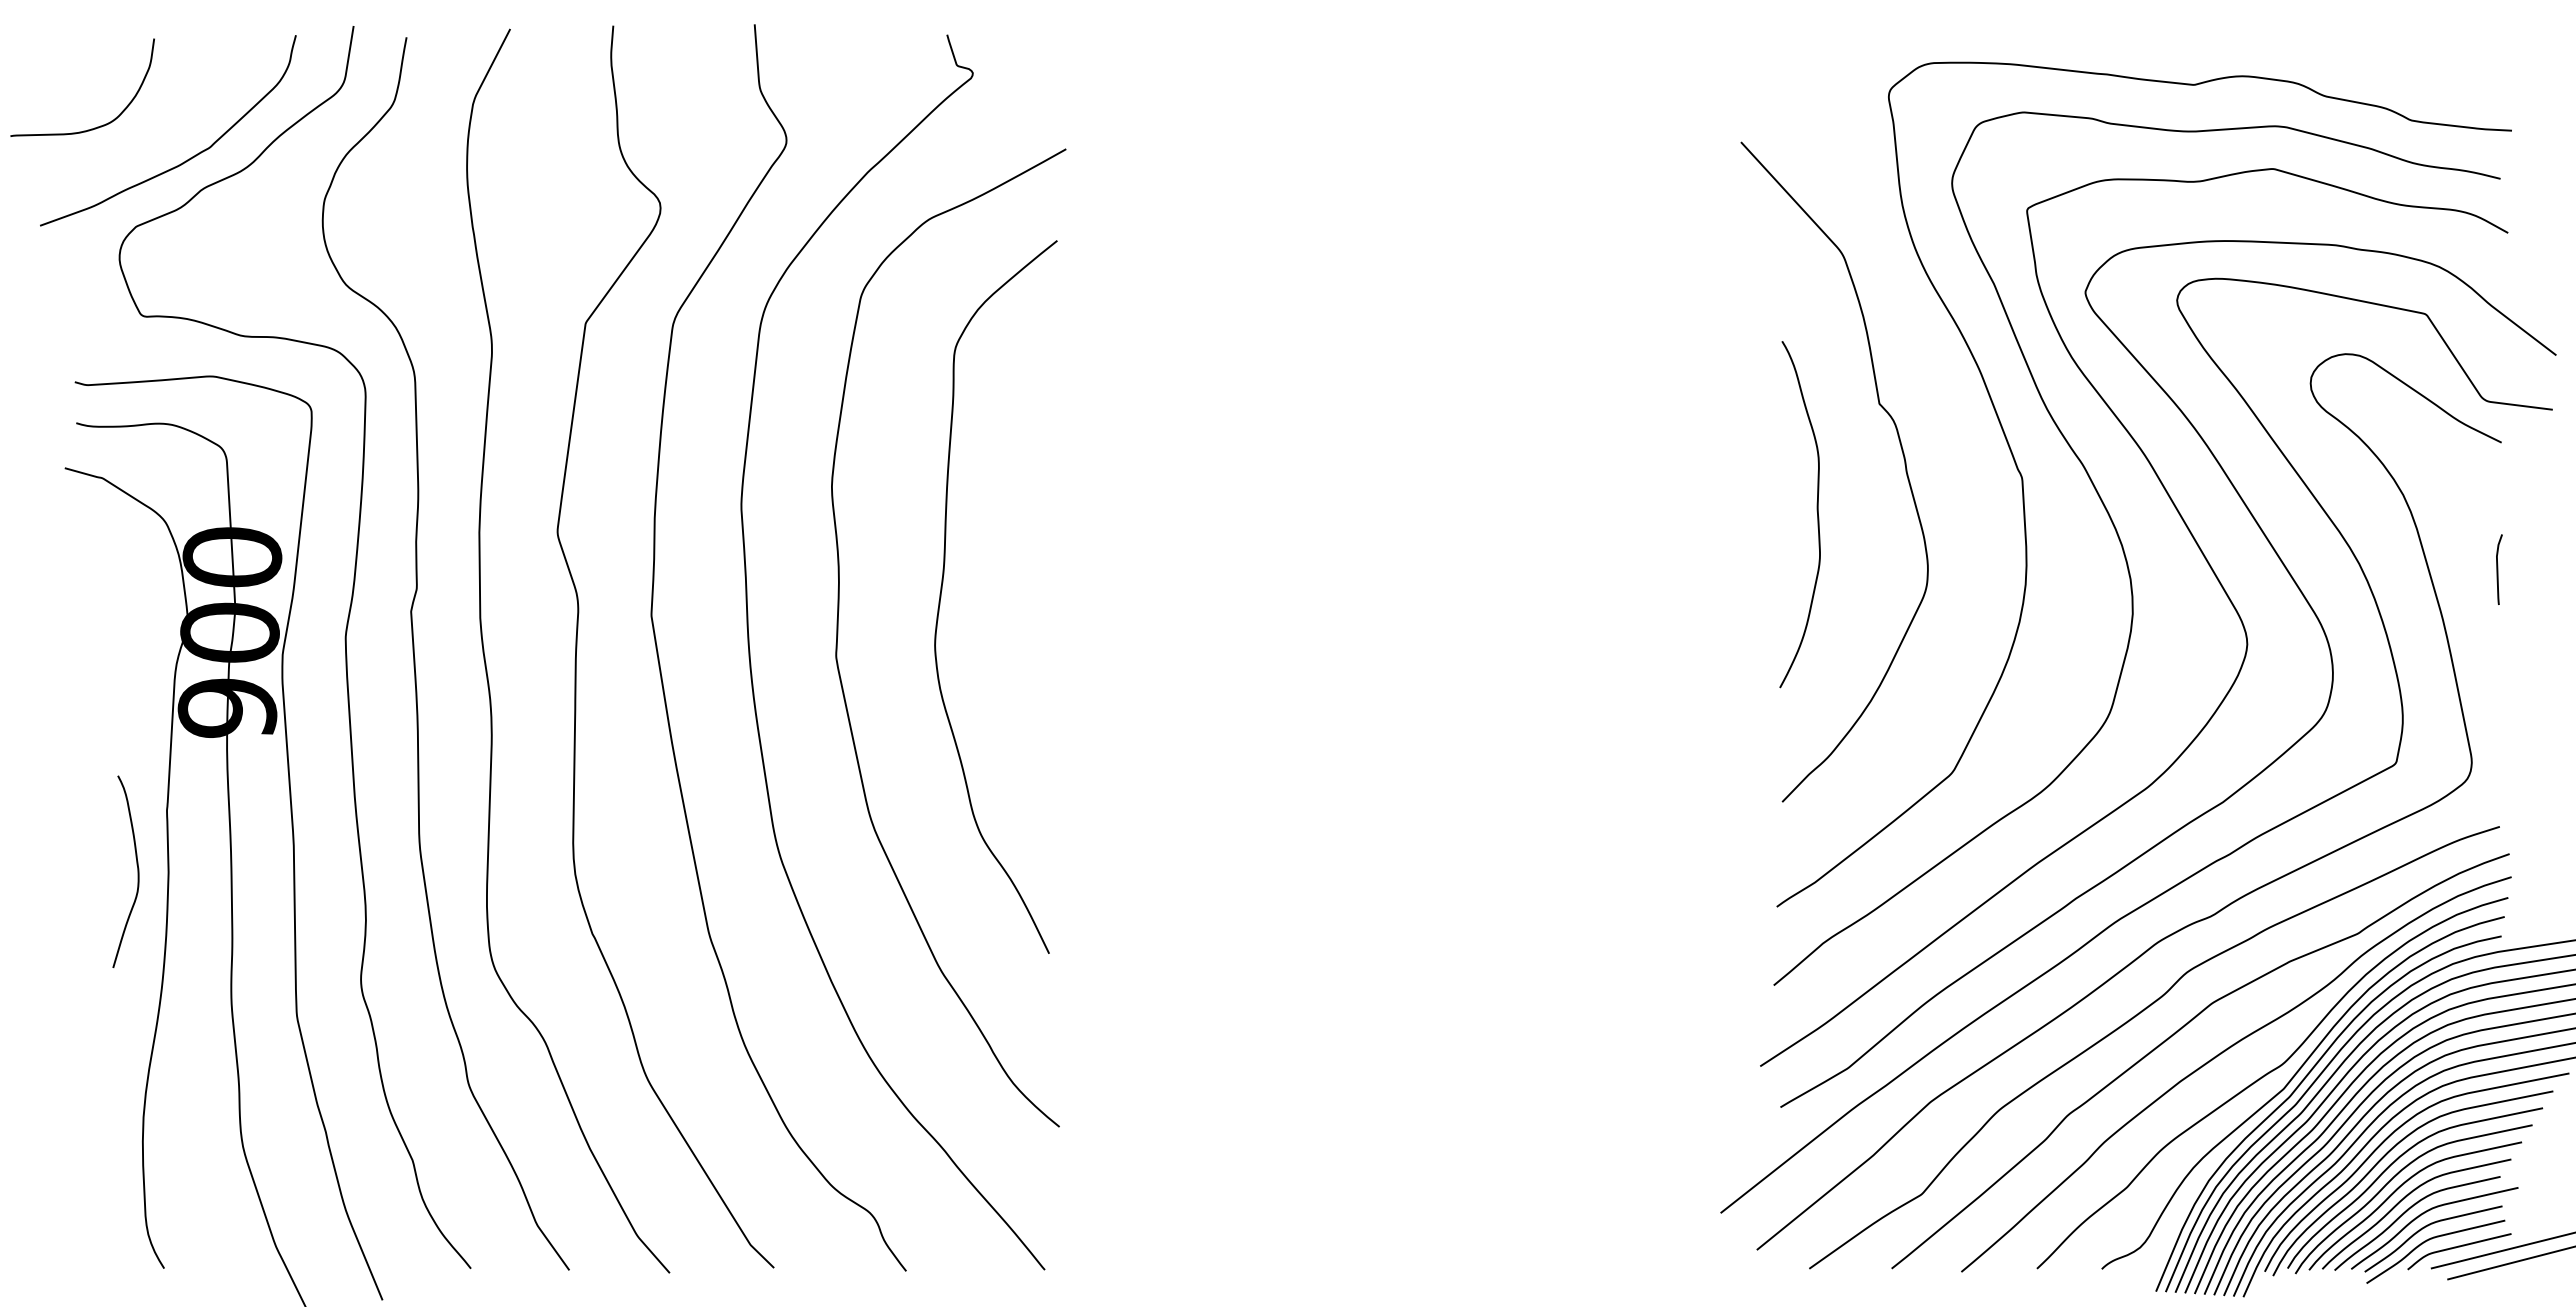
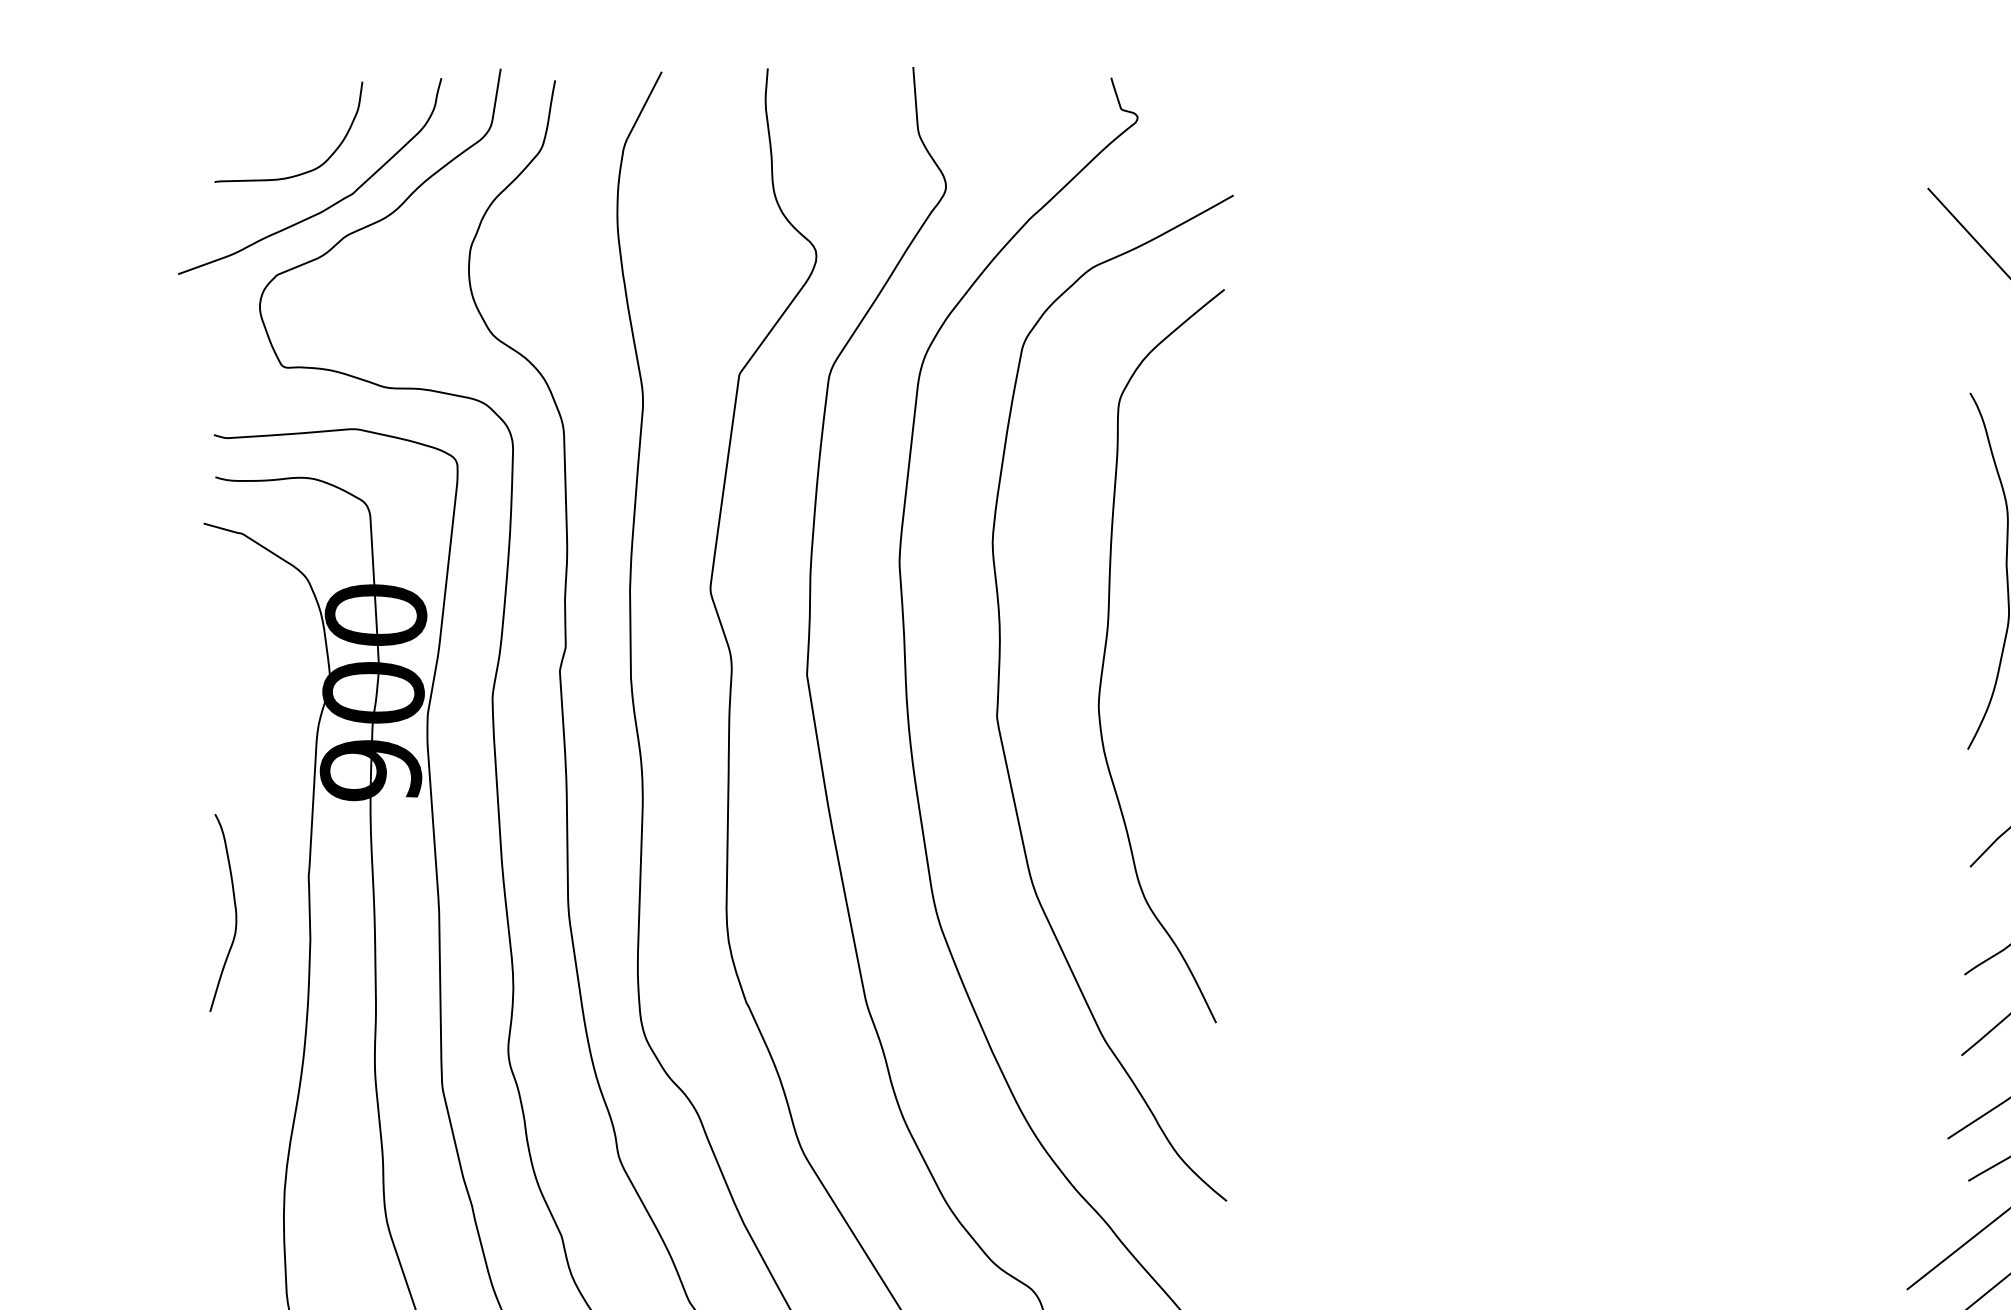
curve: (94, 127) -> (301, 173), moved
curve: (137, 871) -> (235, 912), moved

